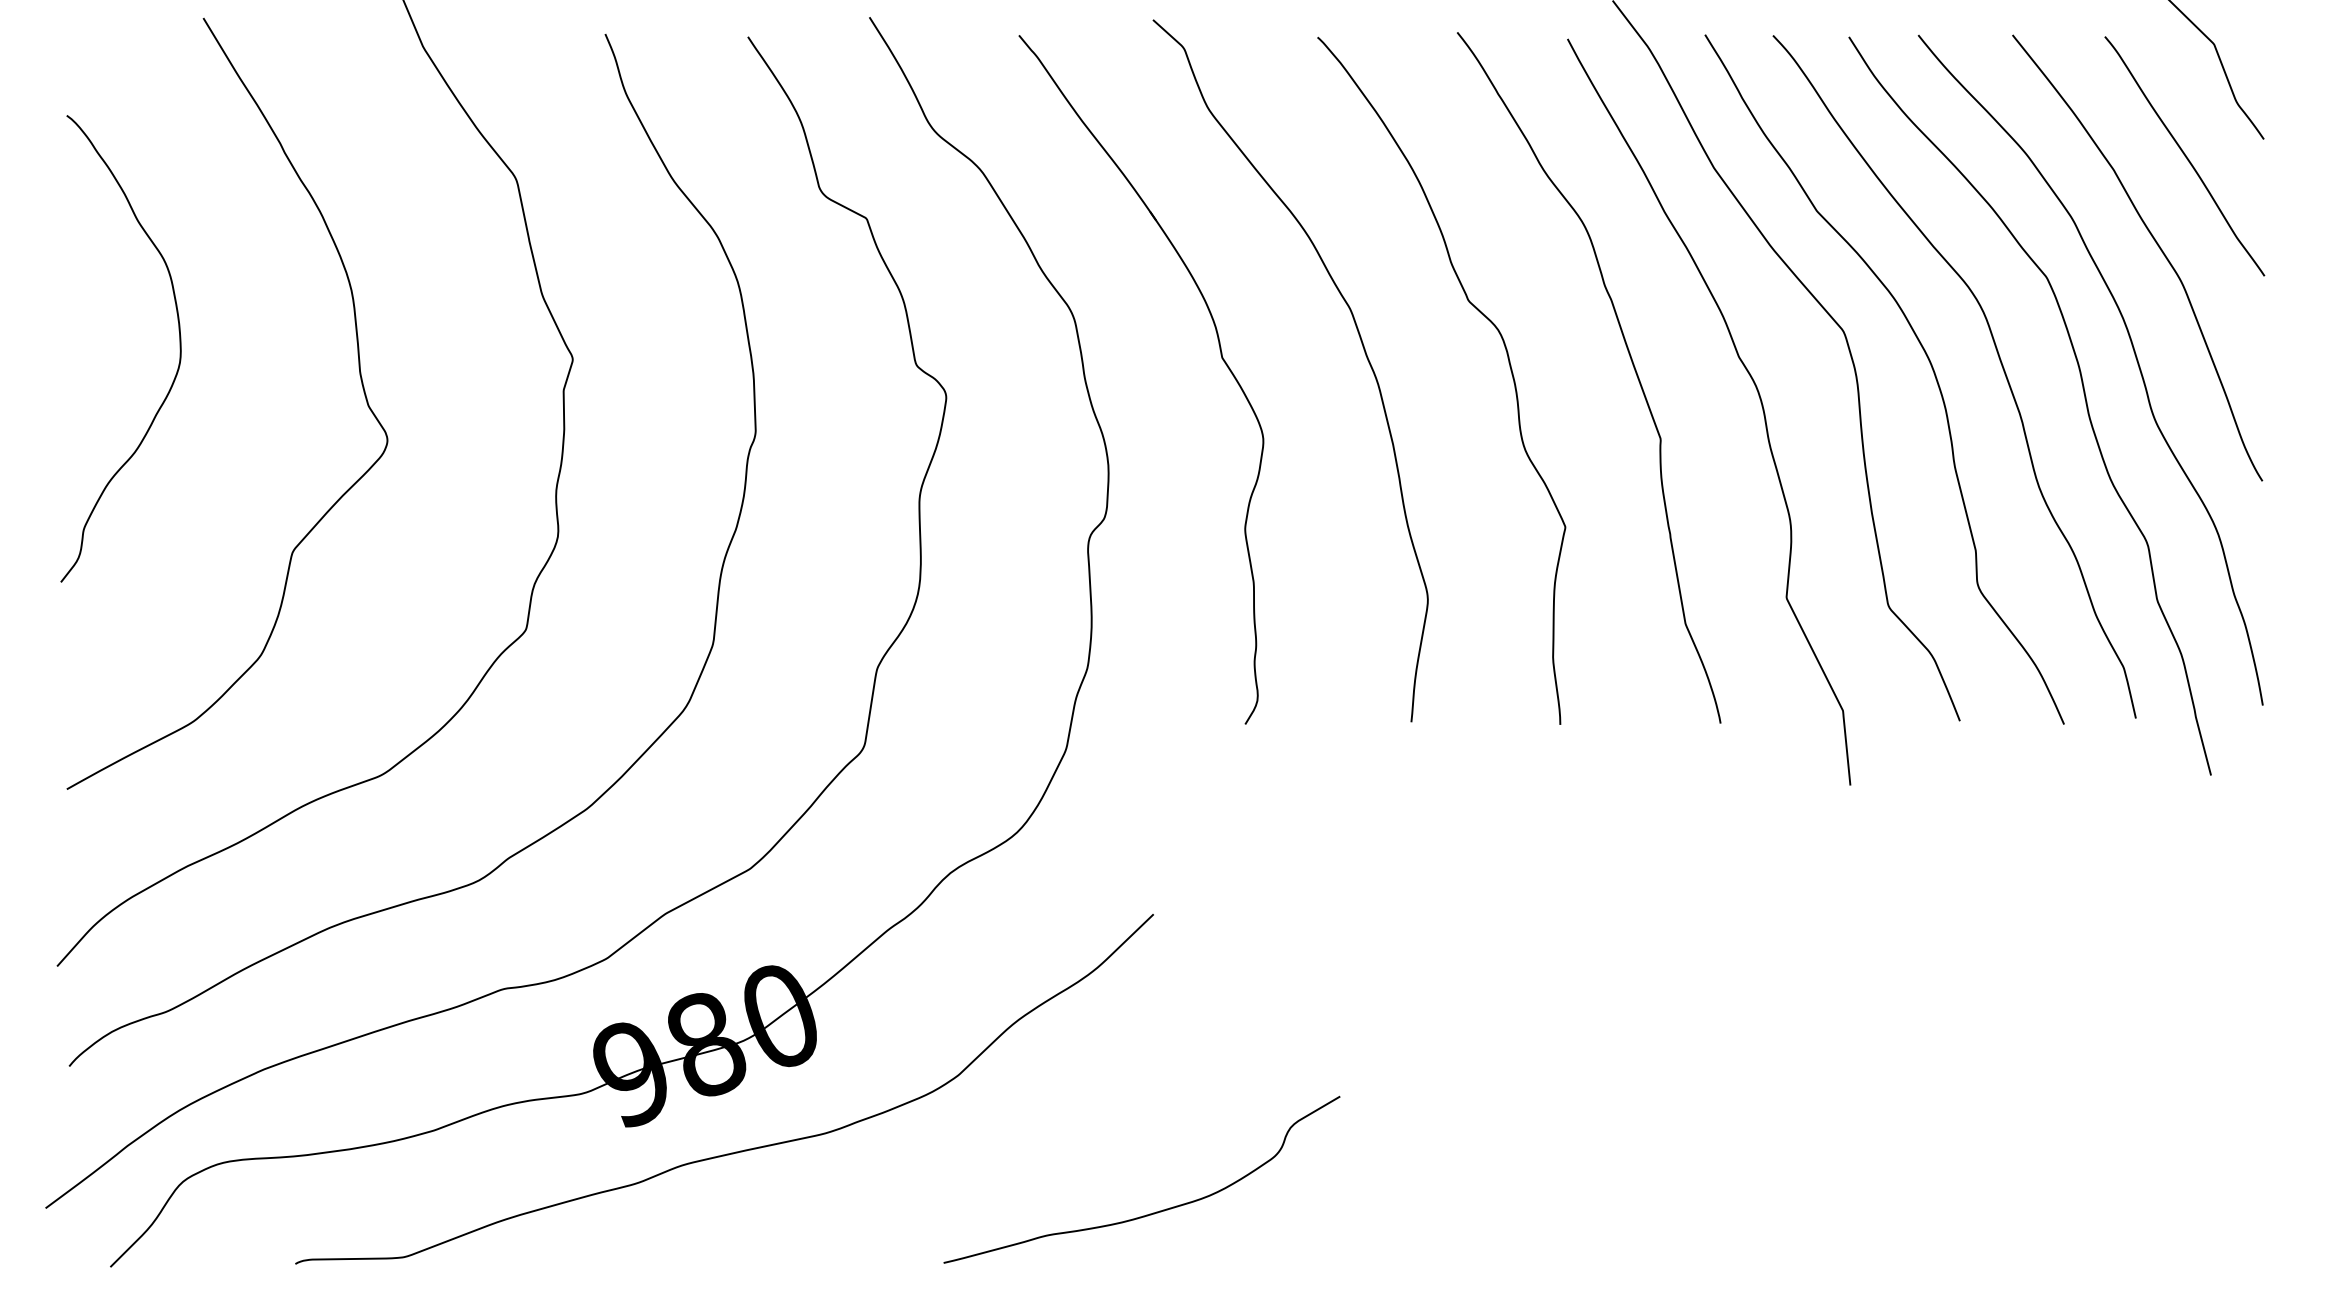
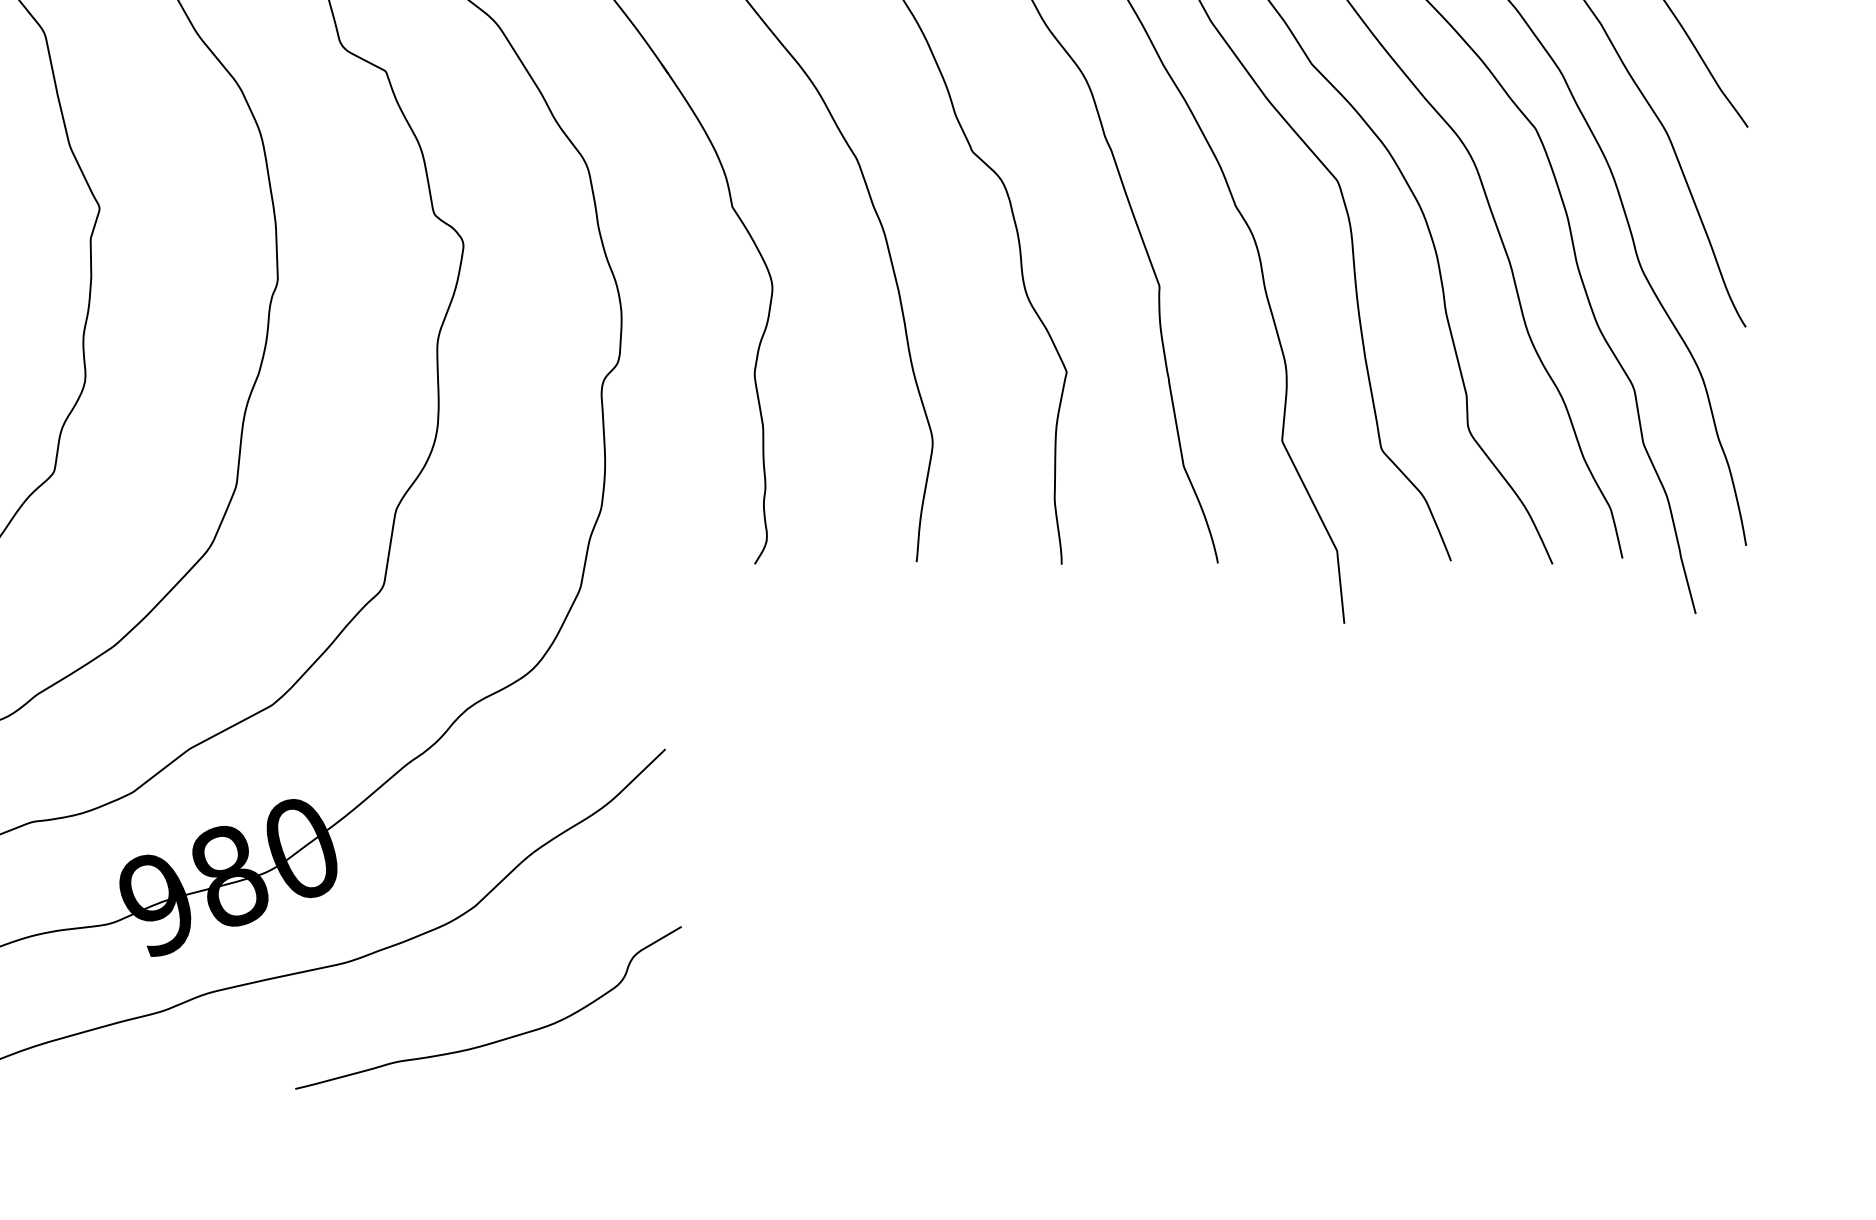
curve: (1149, 1213) -> (495, 1040), moved

